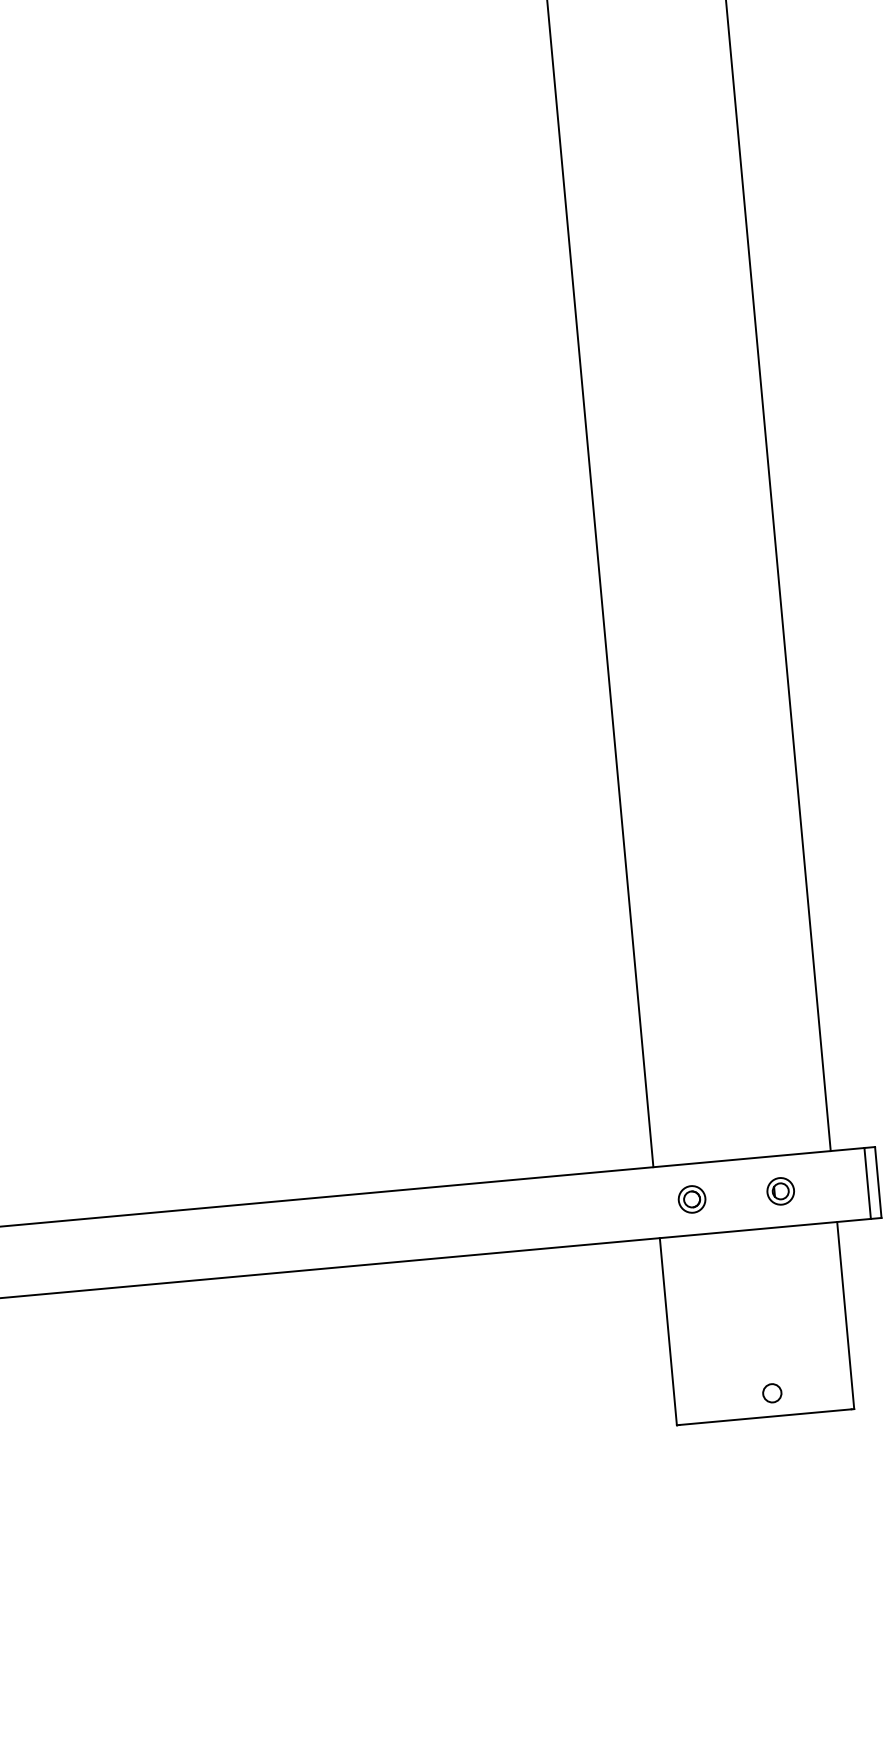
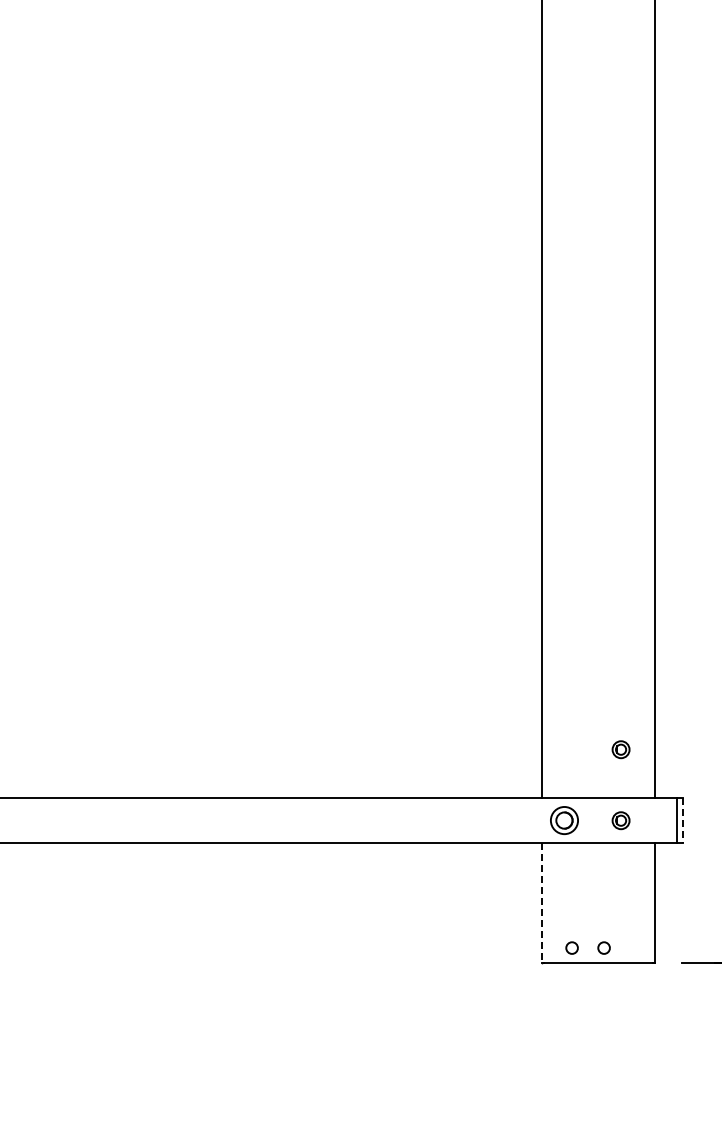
part: (769, 1079) -> (620, 749), added
line: (878, 1182) -> (683, 820), solid -> dashed
part: (692, 1199) -> (564, 820), size x1.6
line: (667, 1332) -> (541, 903), solid -> dashed
circle: (721, 1397) -> (571, 947), added

